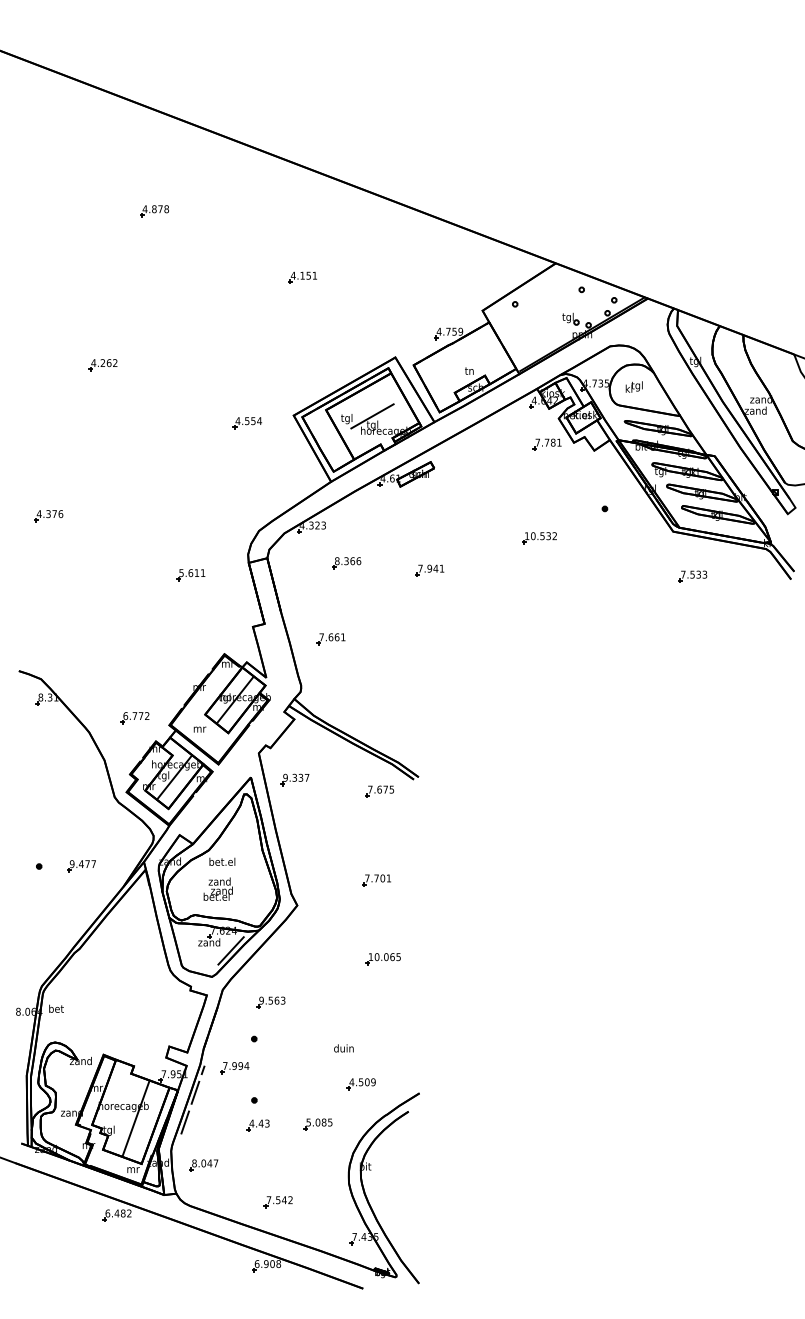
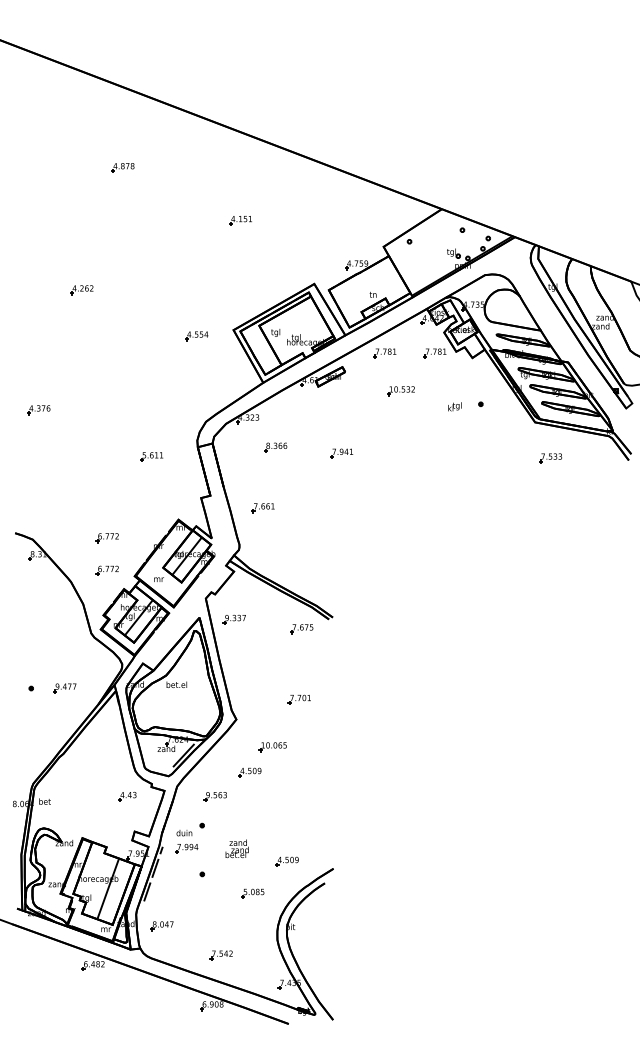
text: (633, 386) -> (454, 406), moved
line: (372, 416) -> (296, 330), removed
part: (483, 444) -> (384, 353), added
part: (539, 538) -> (401, 391), moved
part: (134, 677) -> (107, 538), added
text: (217, 888) -> (236, 848), moved
part: (382, 959) -> (272, 747), moved
part: (313, 972) -> (249, 772), added
text: (343, 1048) -> (184, 833), moved
part: (257, 1125) -> (126, 796), moved

